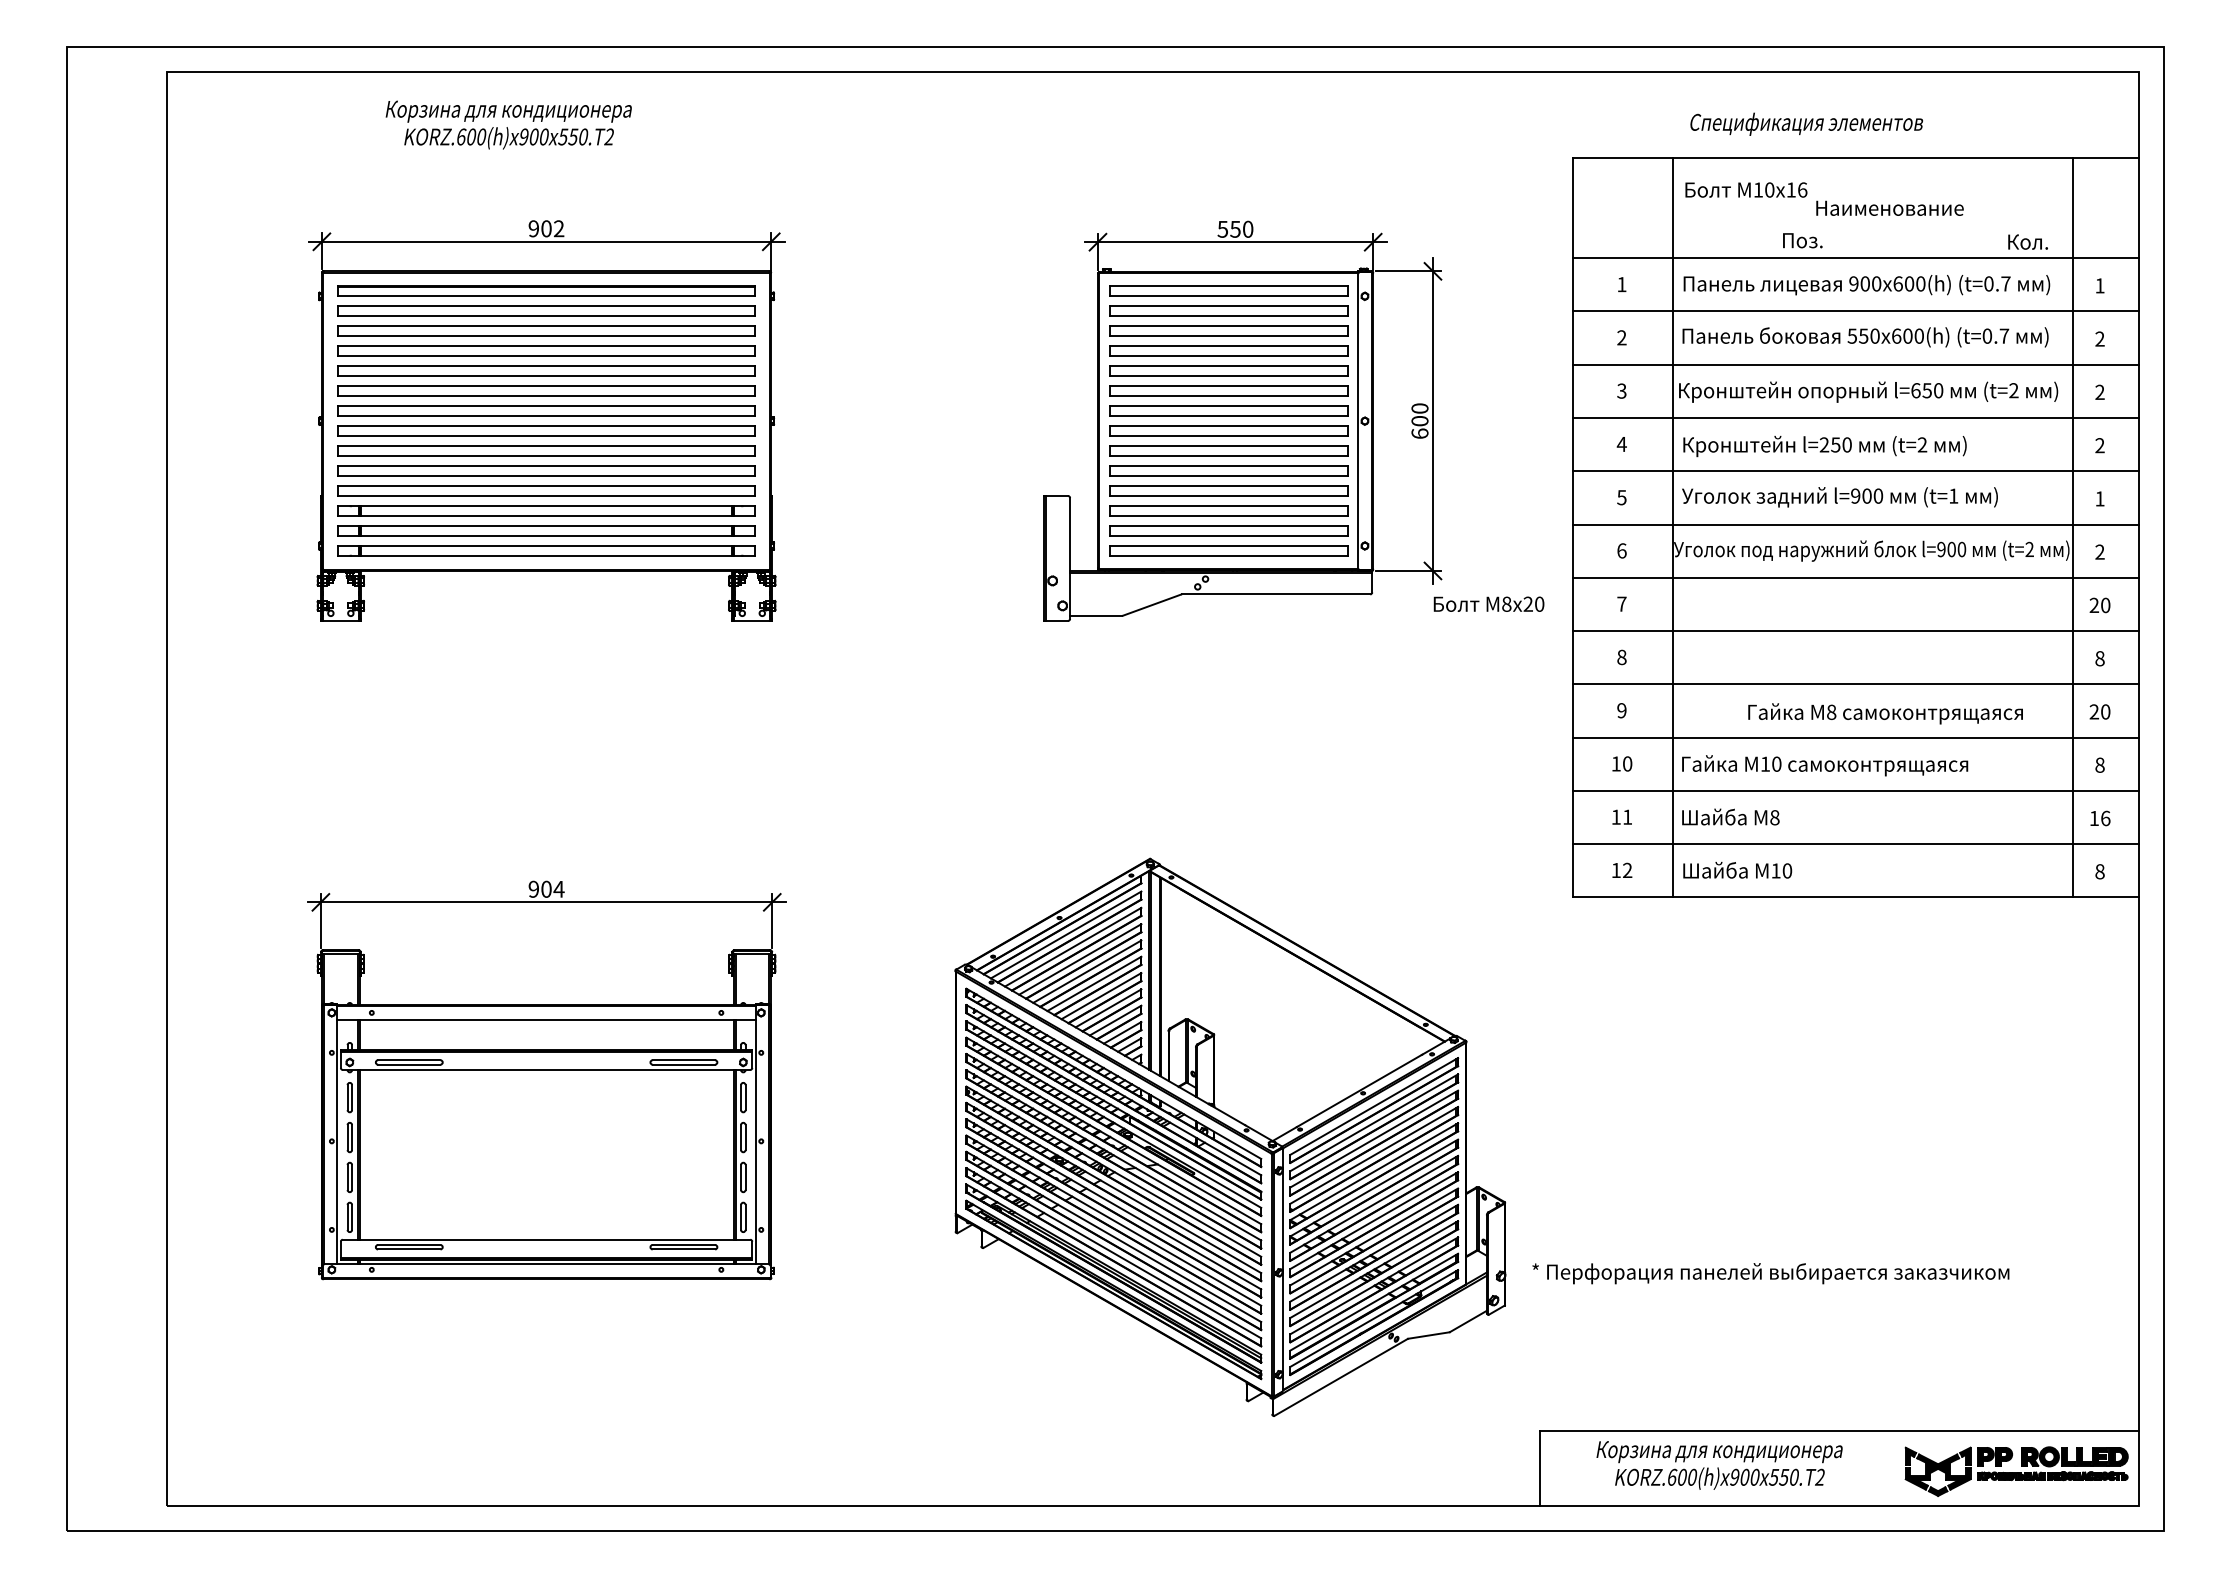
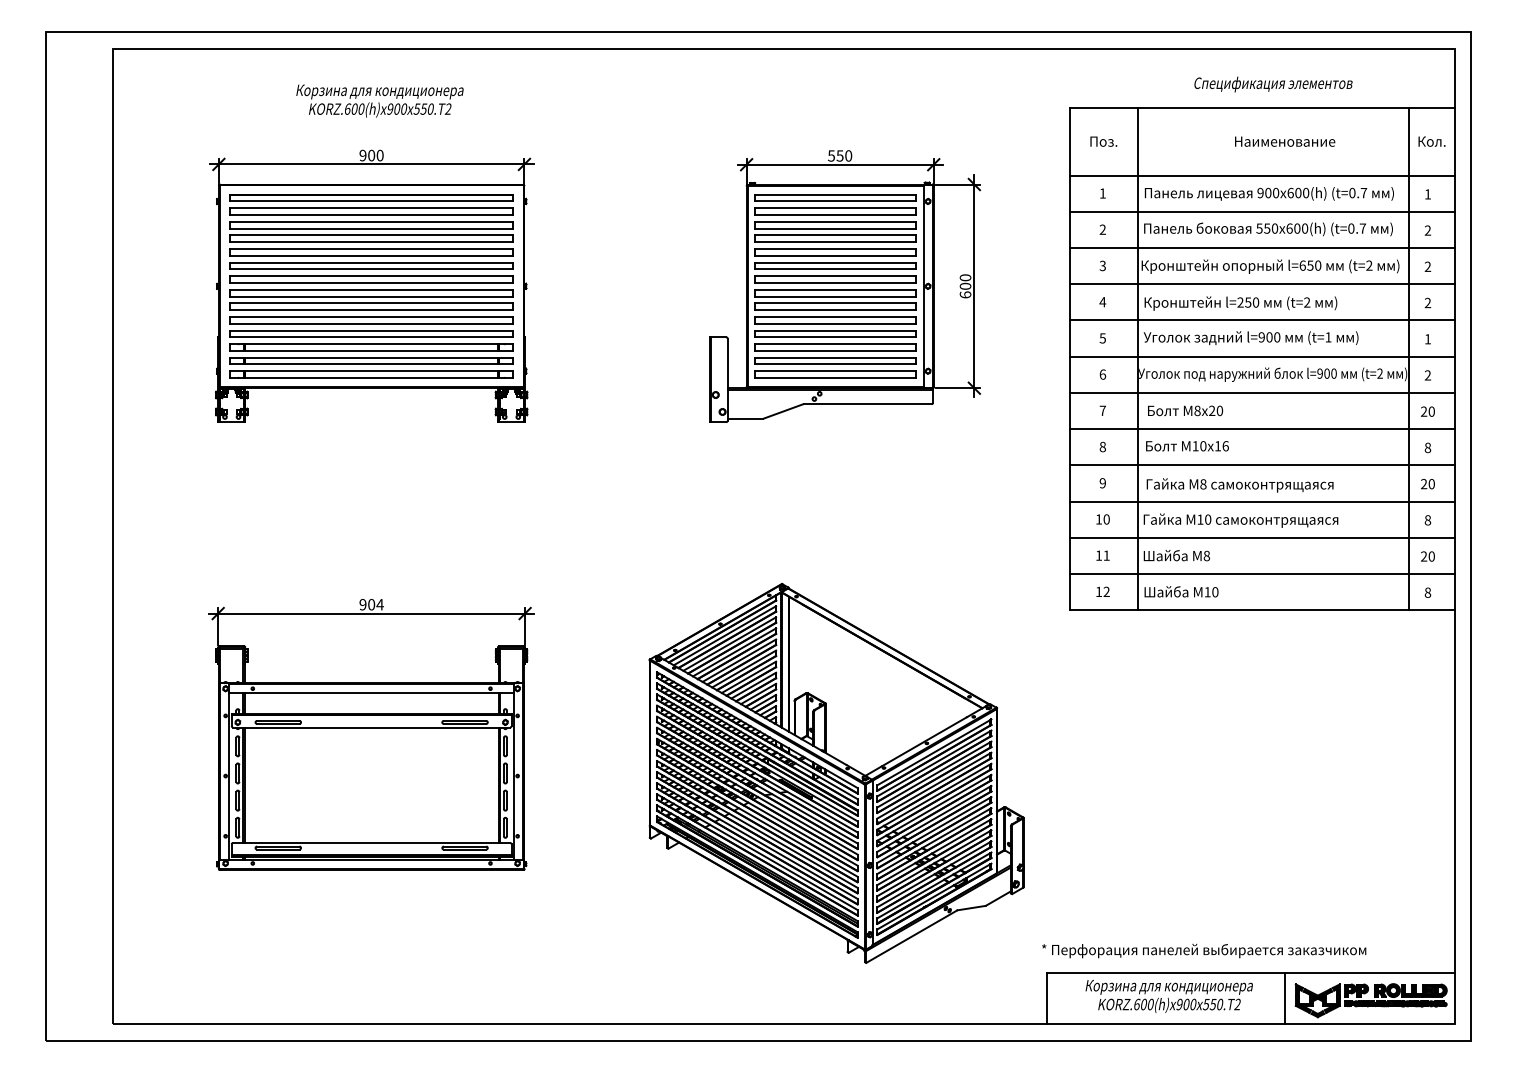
text: (508, 124) -> (379, 100), moved
text: (1806, 124) -> (1273, 84), moved
text: (1746, 190) -> (1187, 446), moved
text: (558, 228) -> (379, 155), 902 -> 900
text: (1802, 240) -> (1103, 141), moved
text: (2027, 241) -> (1431, 141), moved
text: (1489, 603) -> (1185, 410), moved
text: (1884, 713) -> (1239, 485), moved
text: (2099, 818) -> (1427, 556), 16 -> 20
text: (1771, 1272) -> (1204, 950), moved
line: (1889, 1466) -> (1284, 997), added

